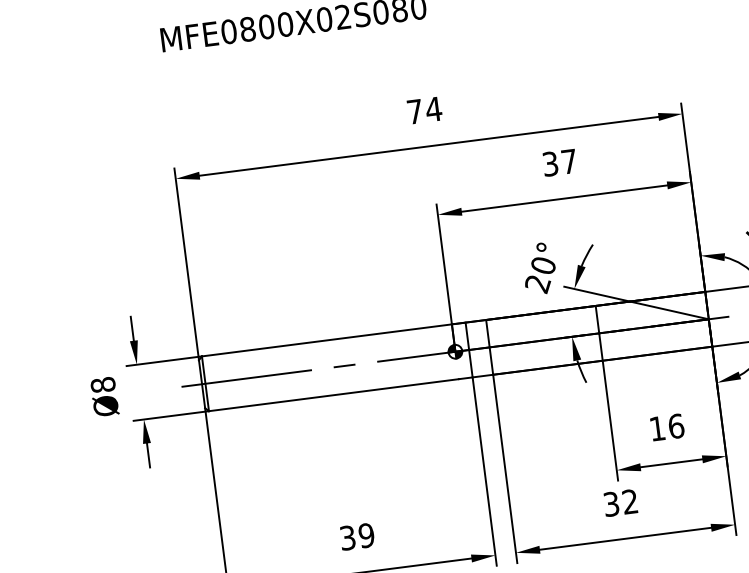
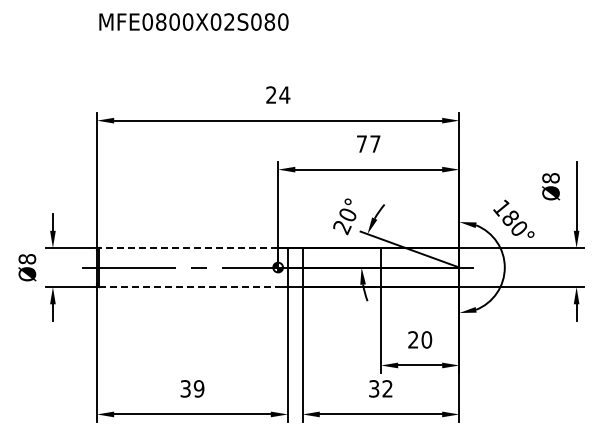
text: (415, 110) -> (271, 94), 74 -> 24
text: (549, 163) -> (361, 143), 37 -> 77
line: (326, 339) -> (188, 247), solid -> dashed
line: (334, 395) -> (189, 287), solid -> dashed
text: (667, 426) -> (420, 339), 16 -> 20

